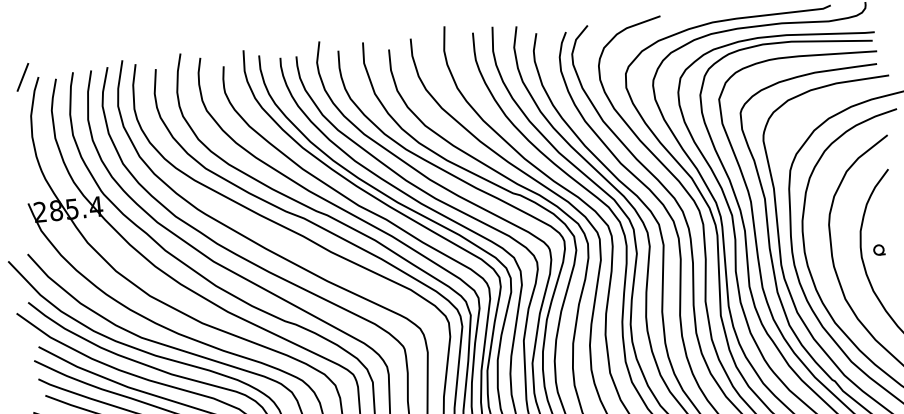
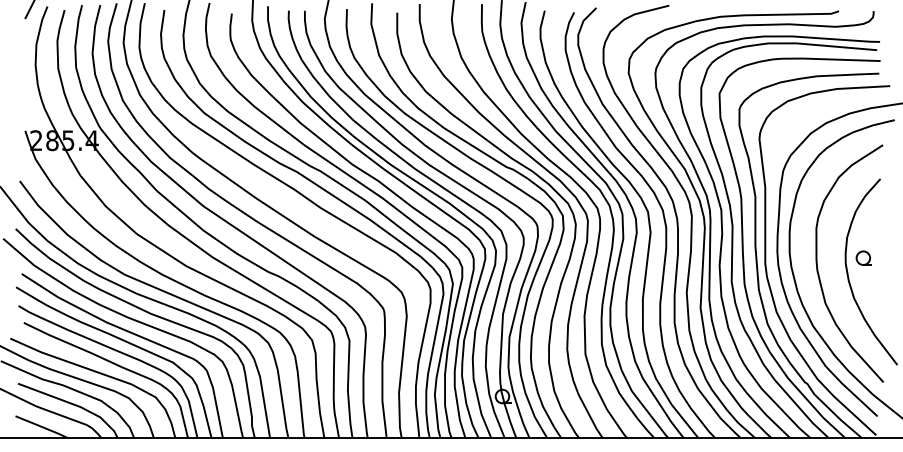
part: (878, 249) -> (863, 257), size x1.43

